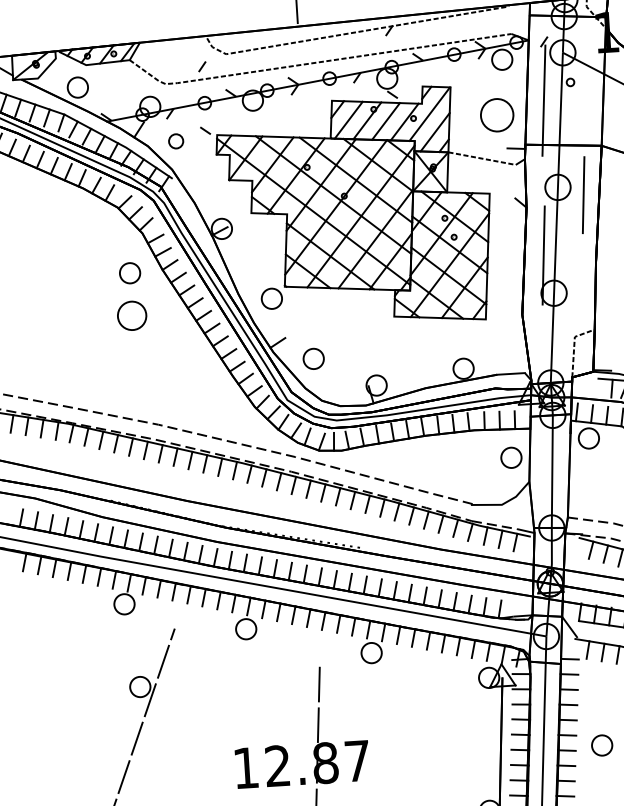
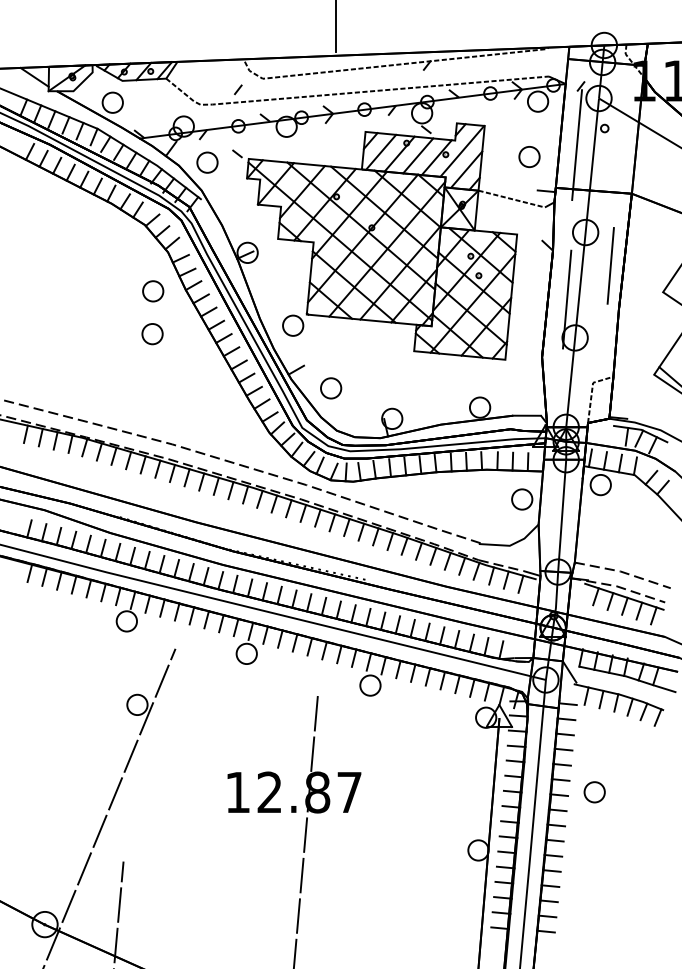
part: (497, 116) -> (529, 157), size x0.62
part: (176, 141) -> (207, 162), size x1.43
line: (583, 194) -> (610, 265), moved
part: (132, 316) -> (152, 334), size x0.71

